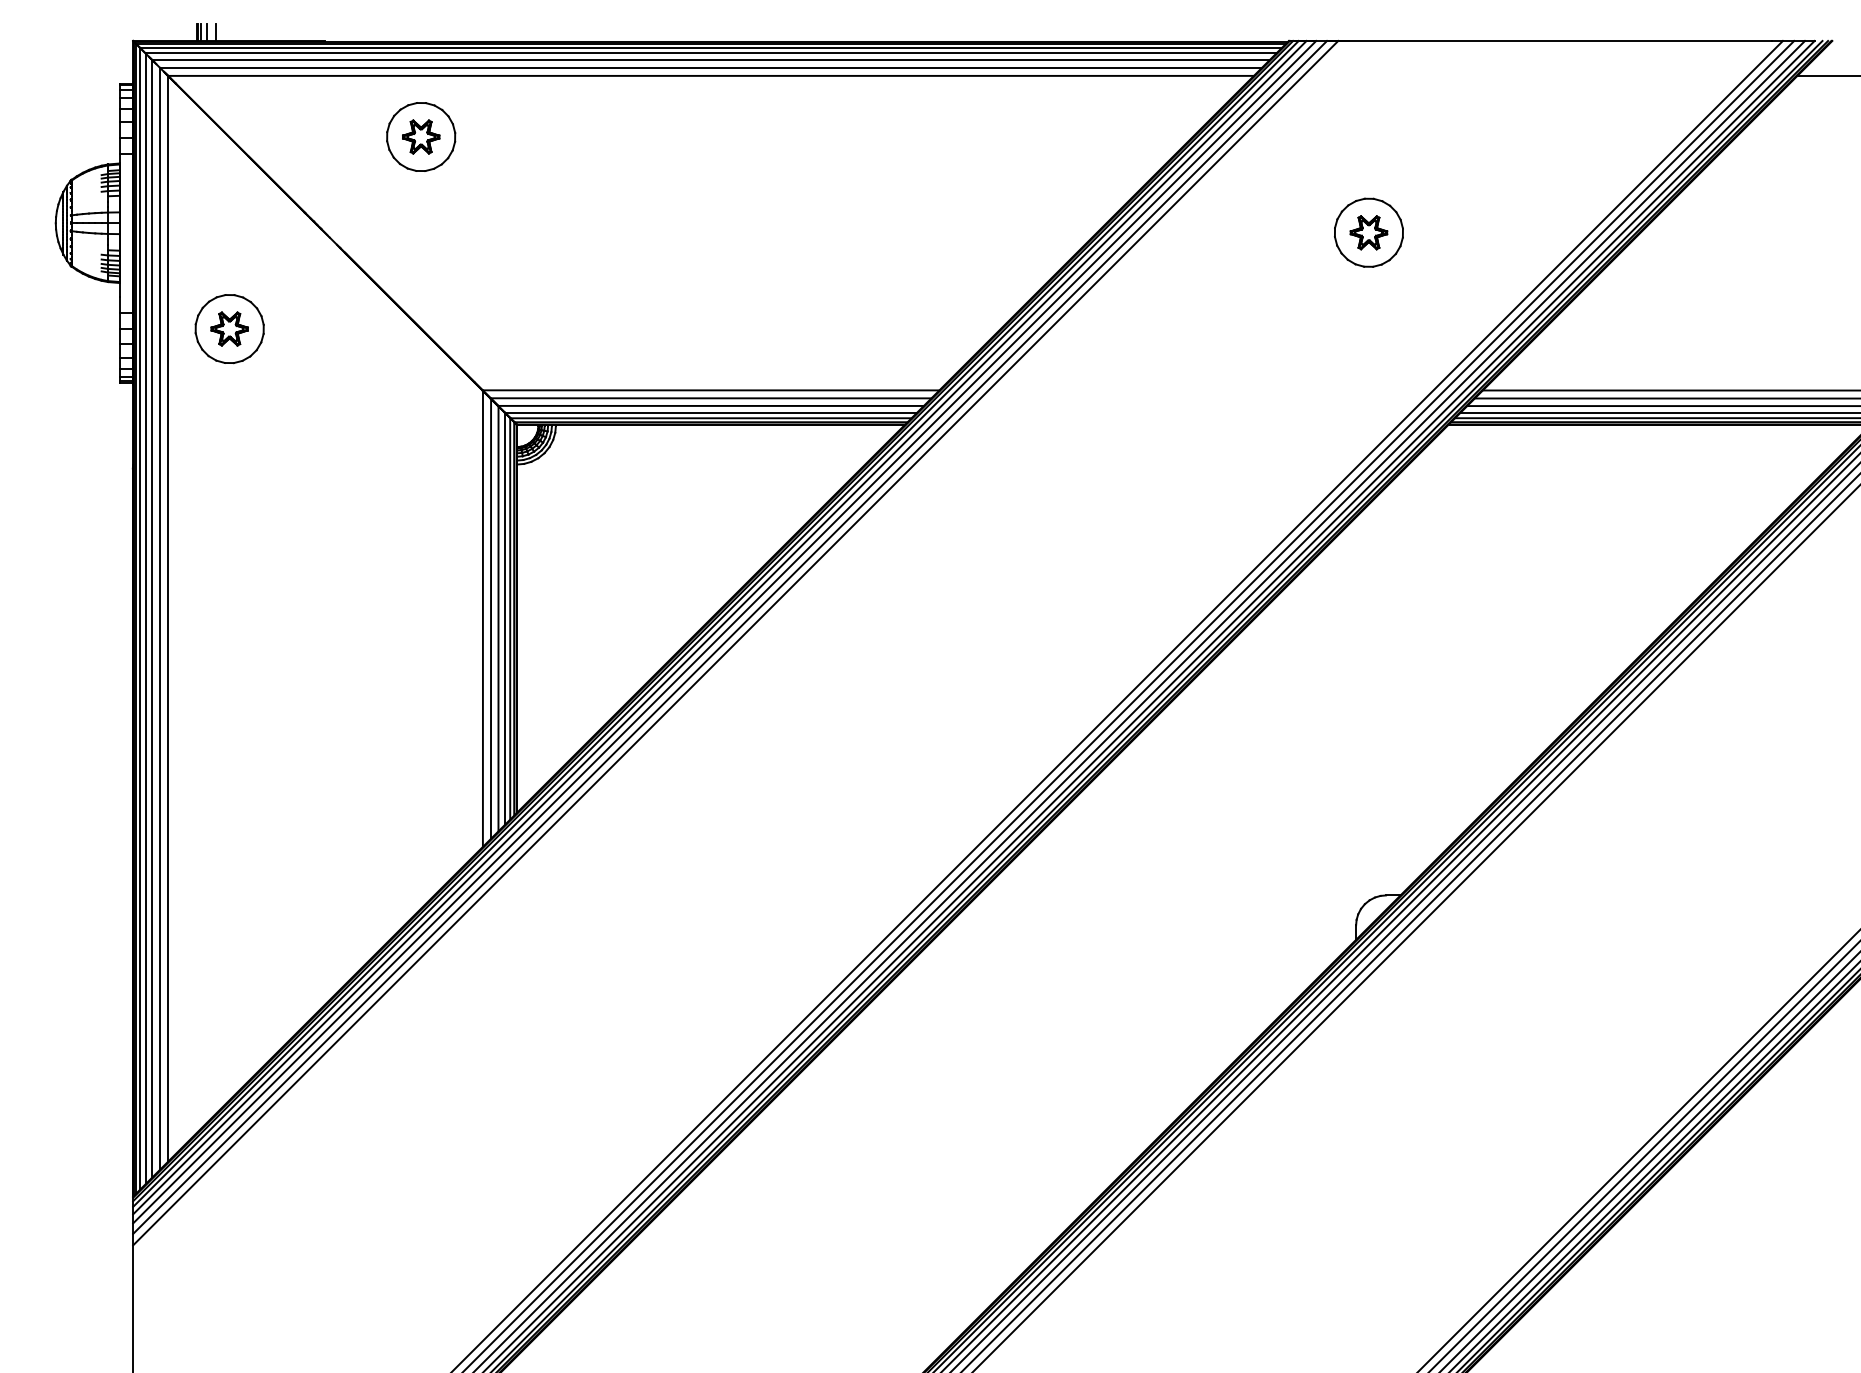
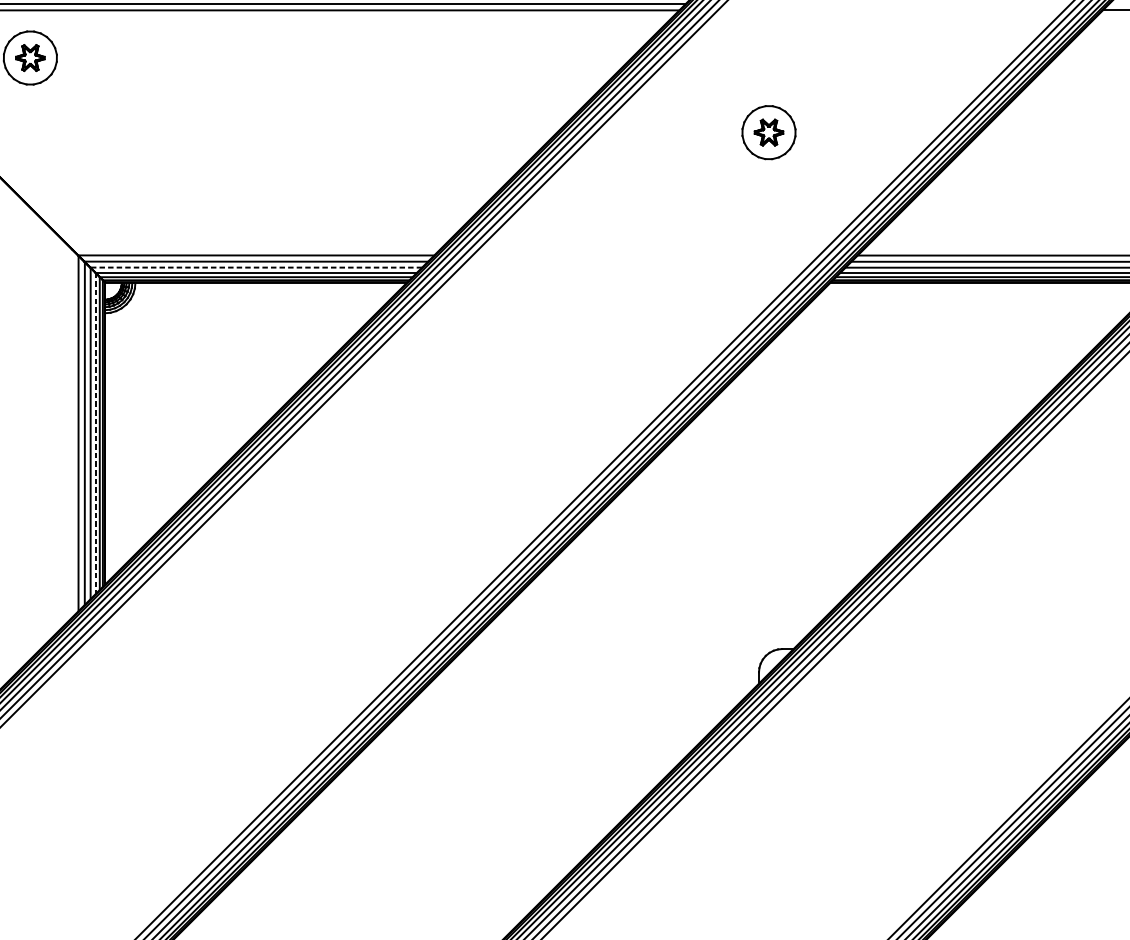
line: (710, 405) -> (255, 267), solid -> dashed
line: (504, 619) -> (95, 434), solid -> dashed

